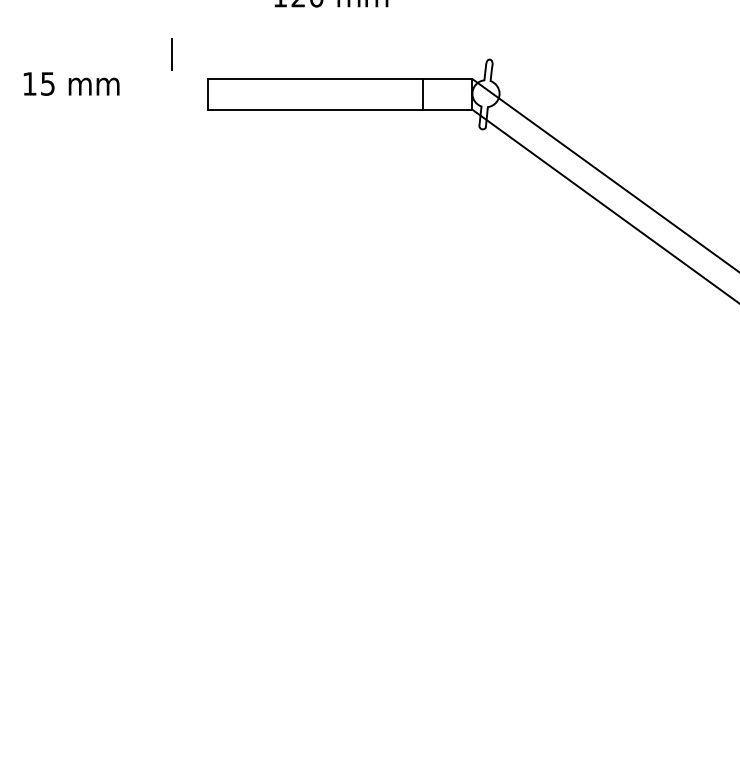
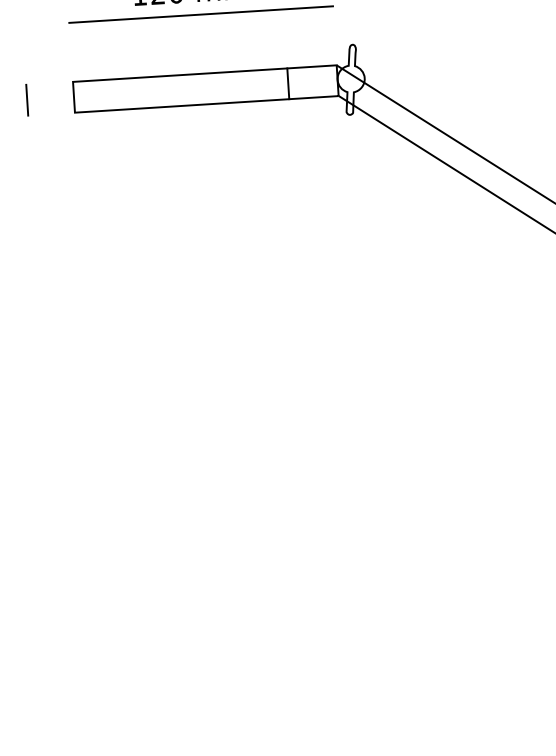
line: (340, 19) -> (201, 14), added
line: (171, 54) -> (26, 100), moved

